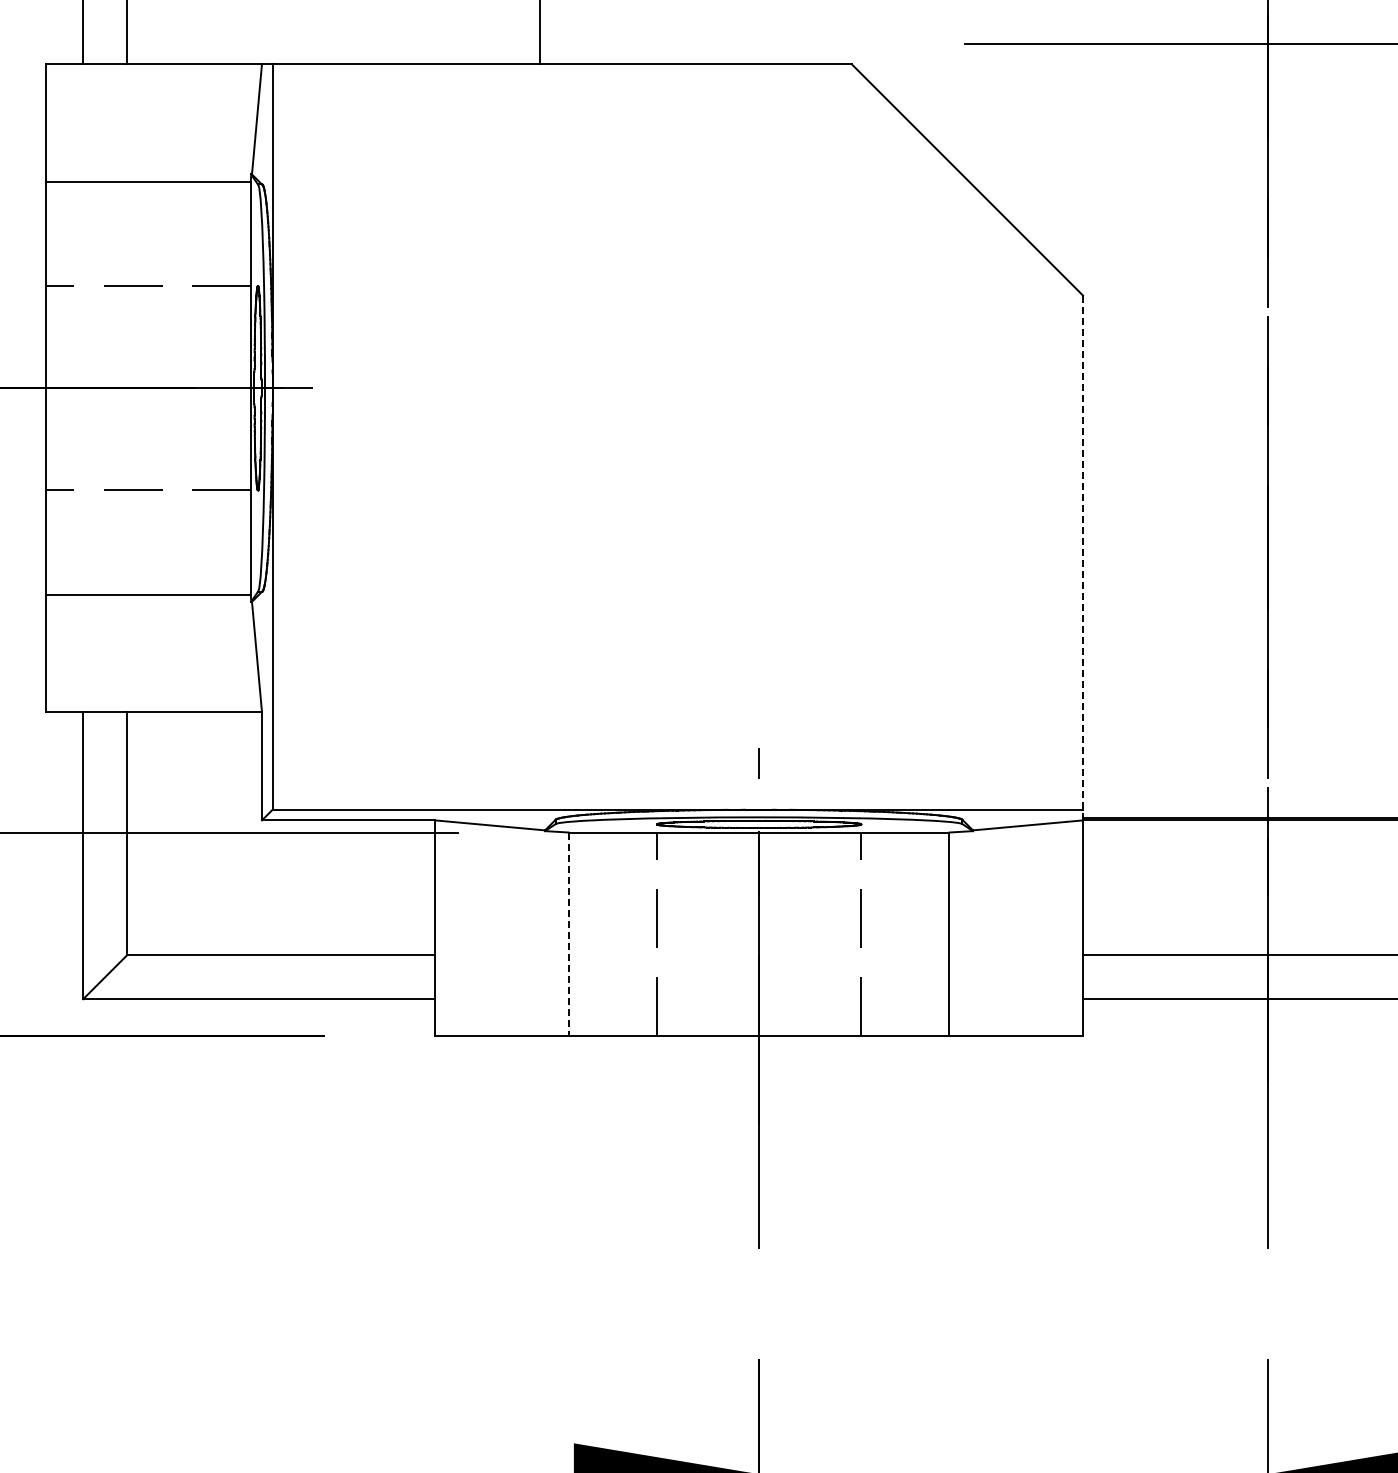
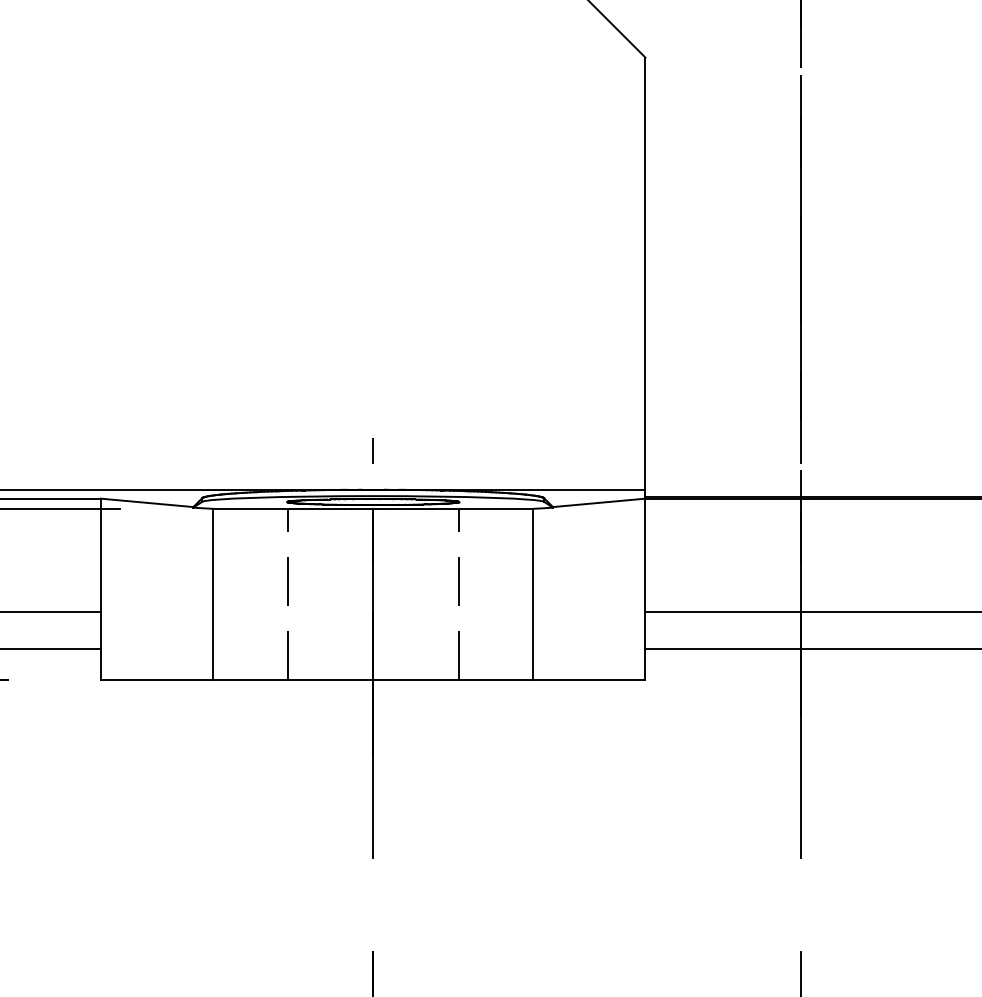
line: (1083, 557) -> (645, 277), dashed -> solid
line: (568, 934) -> (213, 594), dashed -> solid

